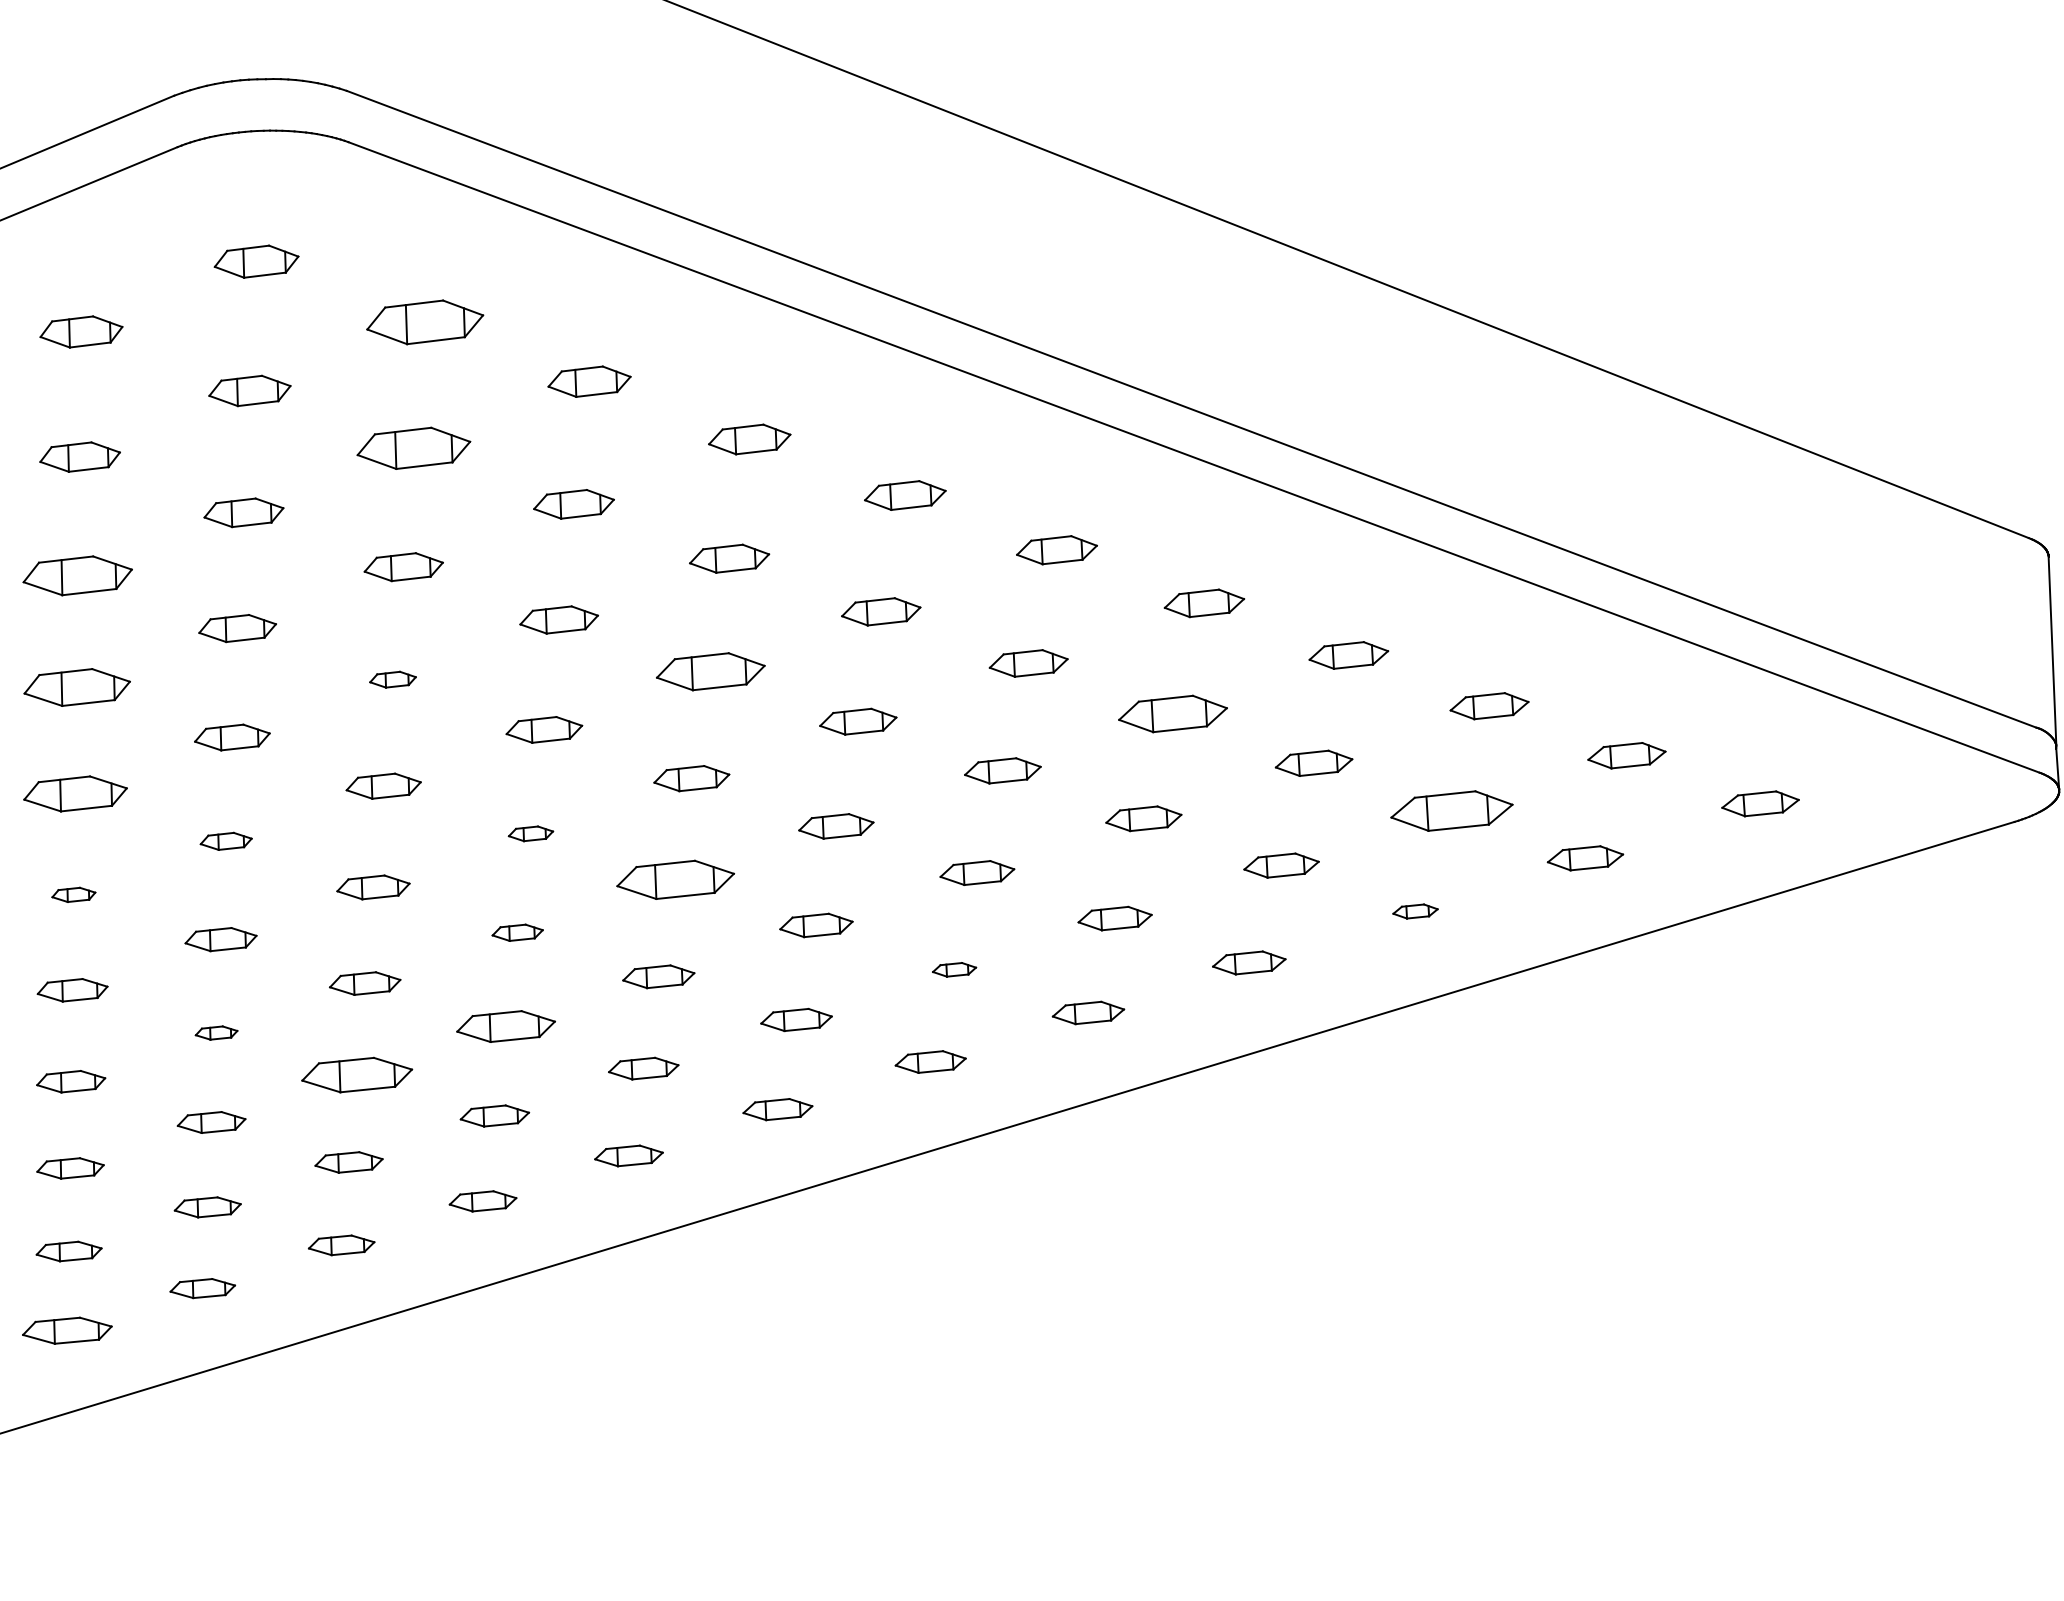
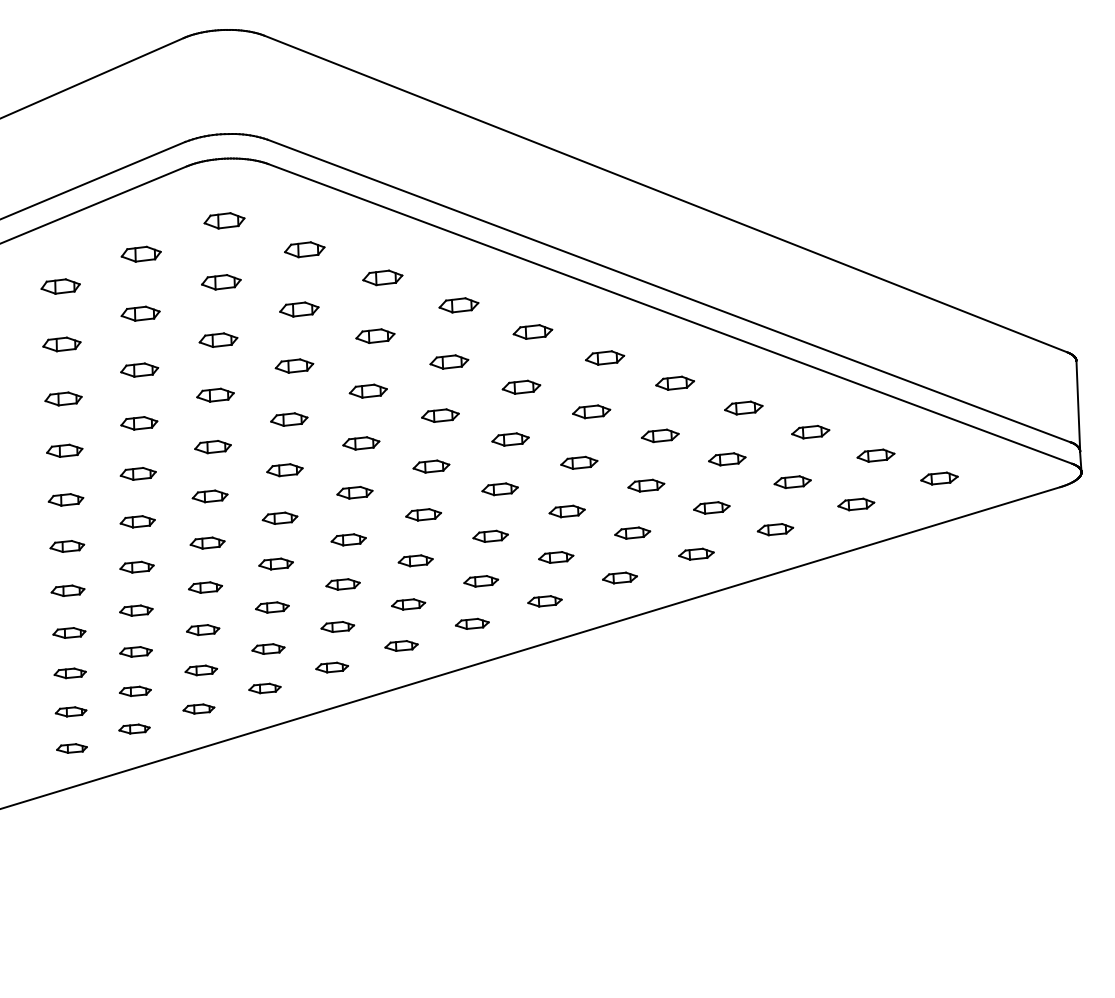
part: (424, 321) -> (304, 249), size x0.71
part: (414, 448) -> (299, 309), size x0.71
part: (77, 574) -> (139, 369), size x0.71
part: (710, 671) -> (440, 415), size x0.71
part: (393, 679) -> (289, 419), size x1.67
part: (77, 687) -> (139, 423), size x0.71
part: (1173, 713) -> (660, 435), size x0.71
part: (73, 793) -> (137, 473), size x0.71
part: (1451, 812) -> (792, 482), size x0.62
part: (530, 833) -> (354, 492), size x1.67
part: (225, 841) -> (209, 496), size x1.43
part: (675, 879) -> (423, 514), size x0.62
part: (73, 894) -> (137, 521), size x1.67
part: (1415, 910) -> (775, 529), size x1.67
part: (517, 931) -> (348, 539), size x1.43
part: (954, 969) -> (556, 557), size x1.67
part: (504, 1026) -> (342, 584), size x0.71
part: (216, 1032) -> (205, 587), size x1.67
part: (357, 1075) -> (272, 607), size x0.62
part: (67, 1329) -> (134, 728), size x0.71

